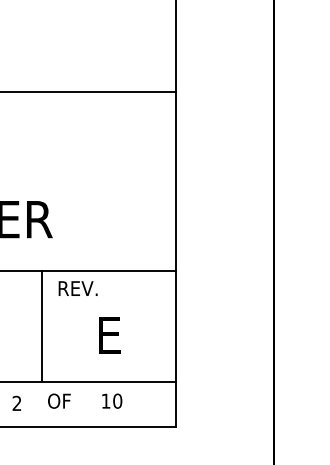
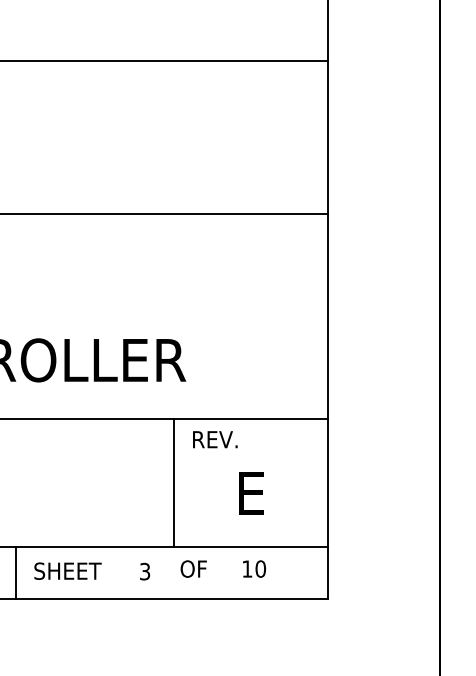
text: (17, 403) -> (145, 571), 2 -> 3

